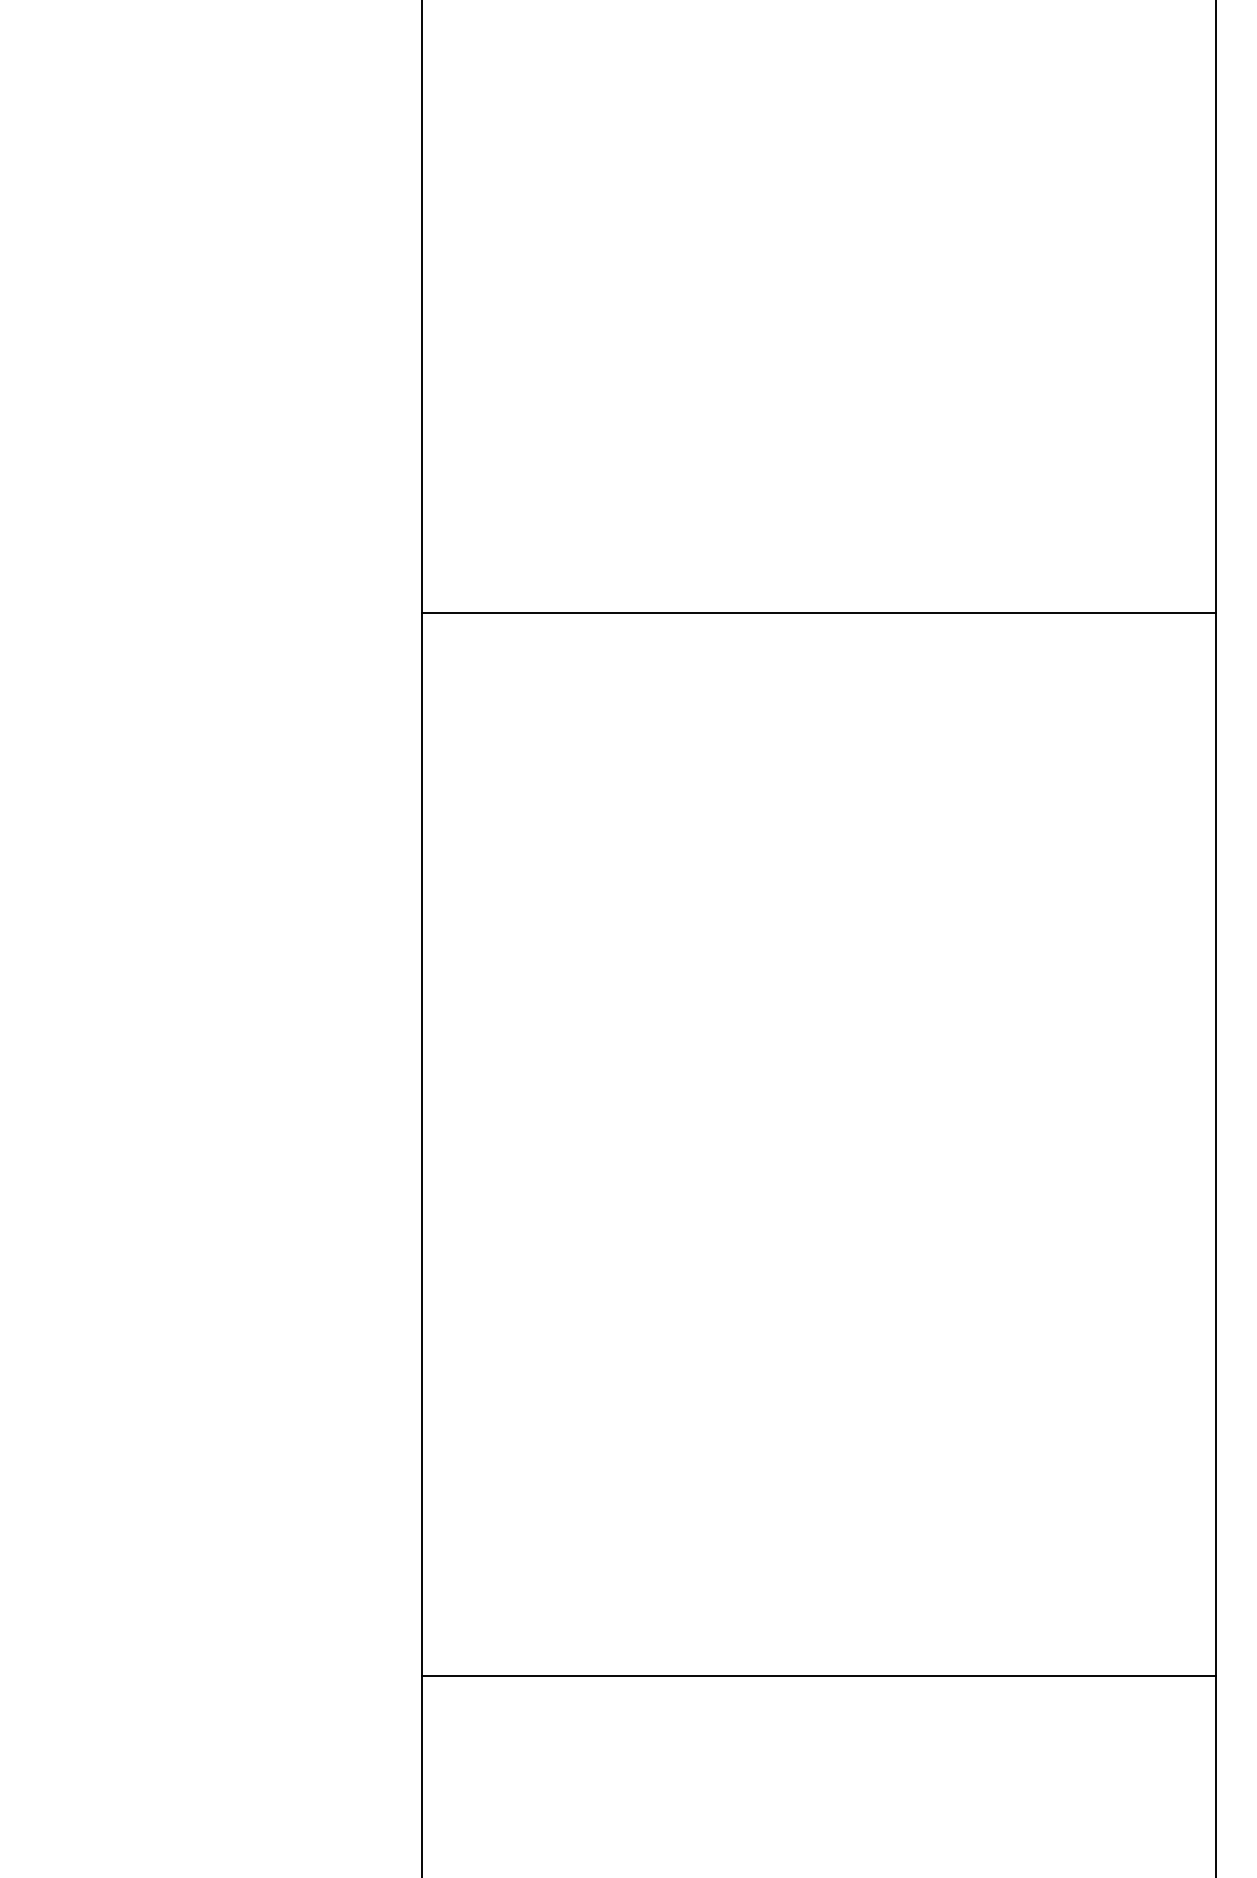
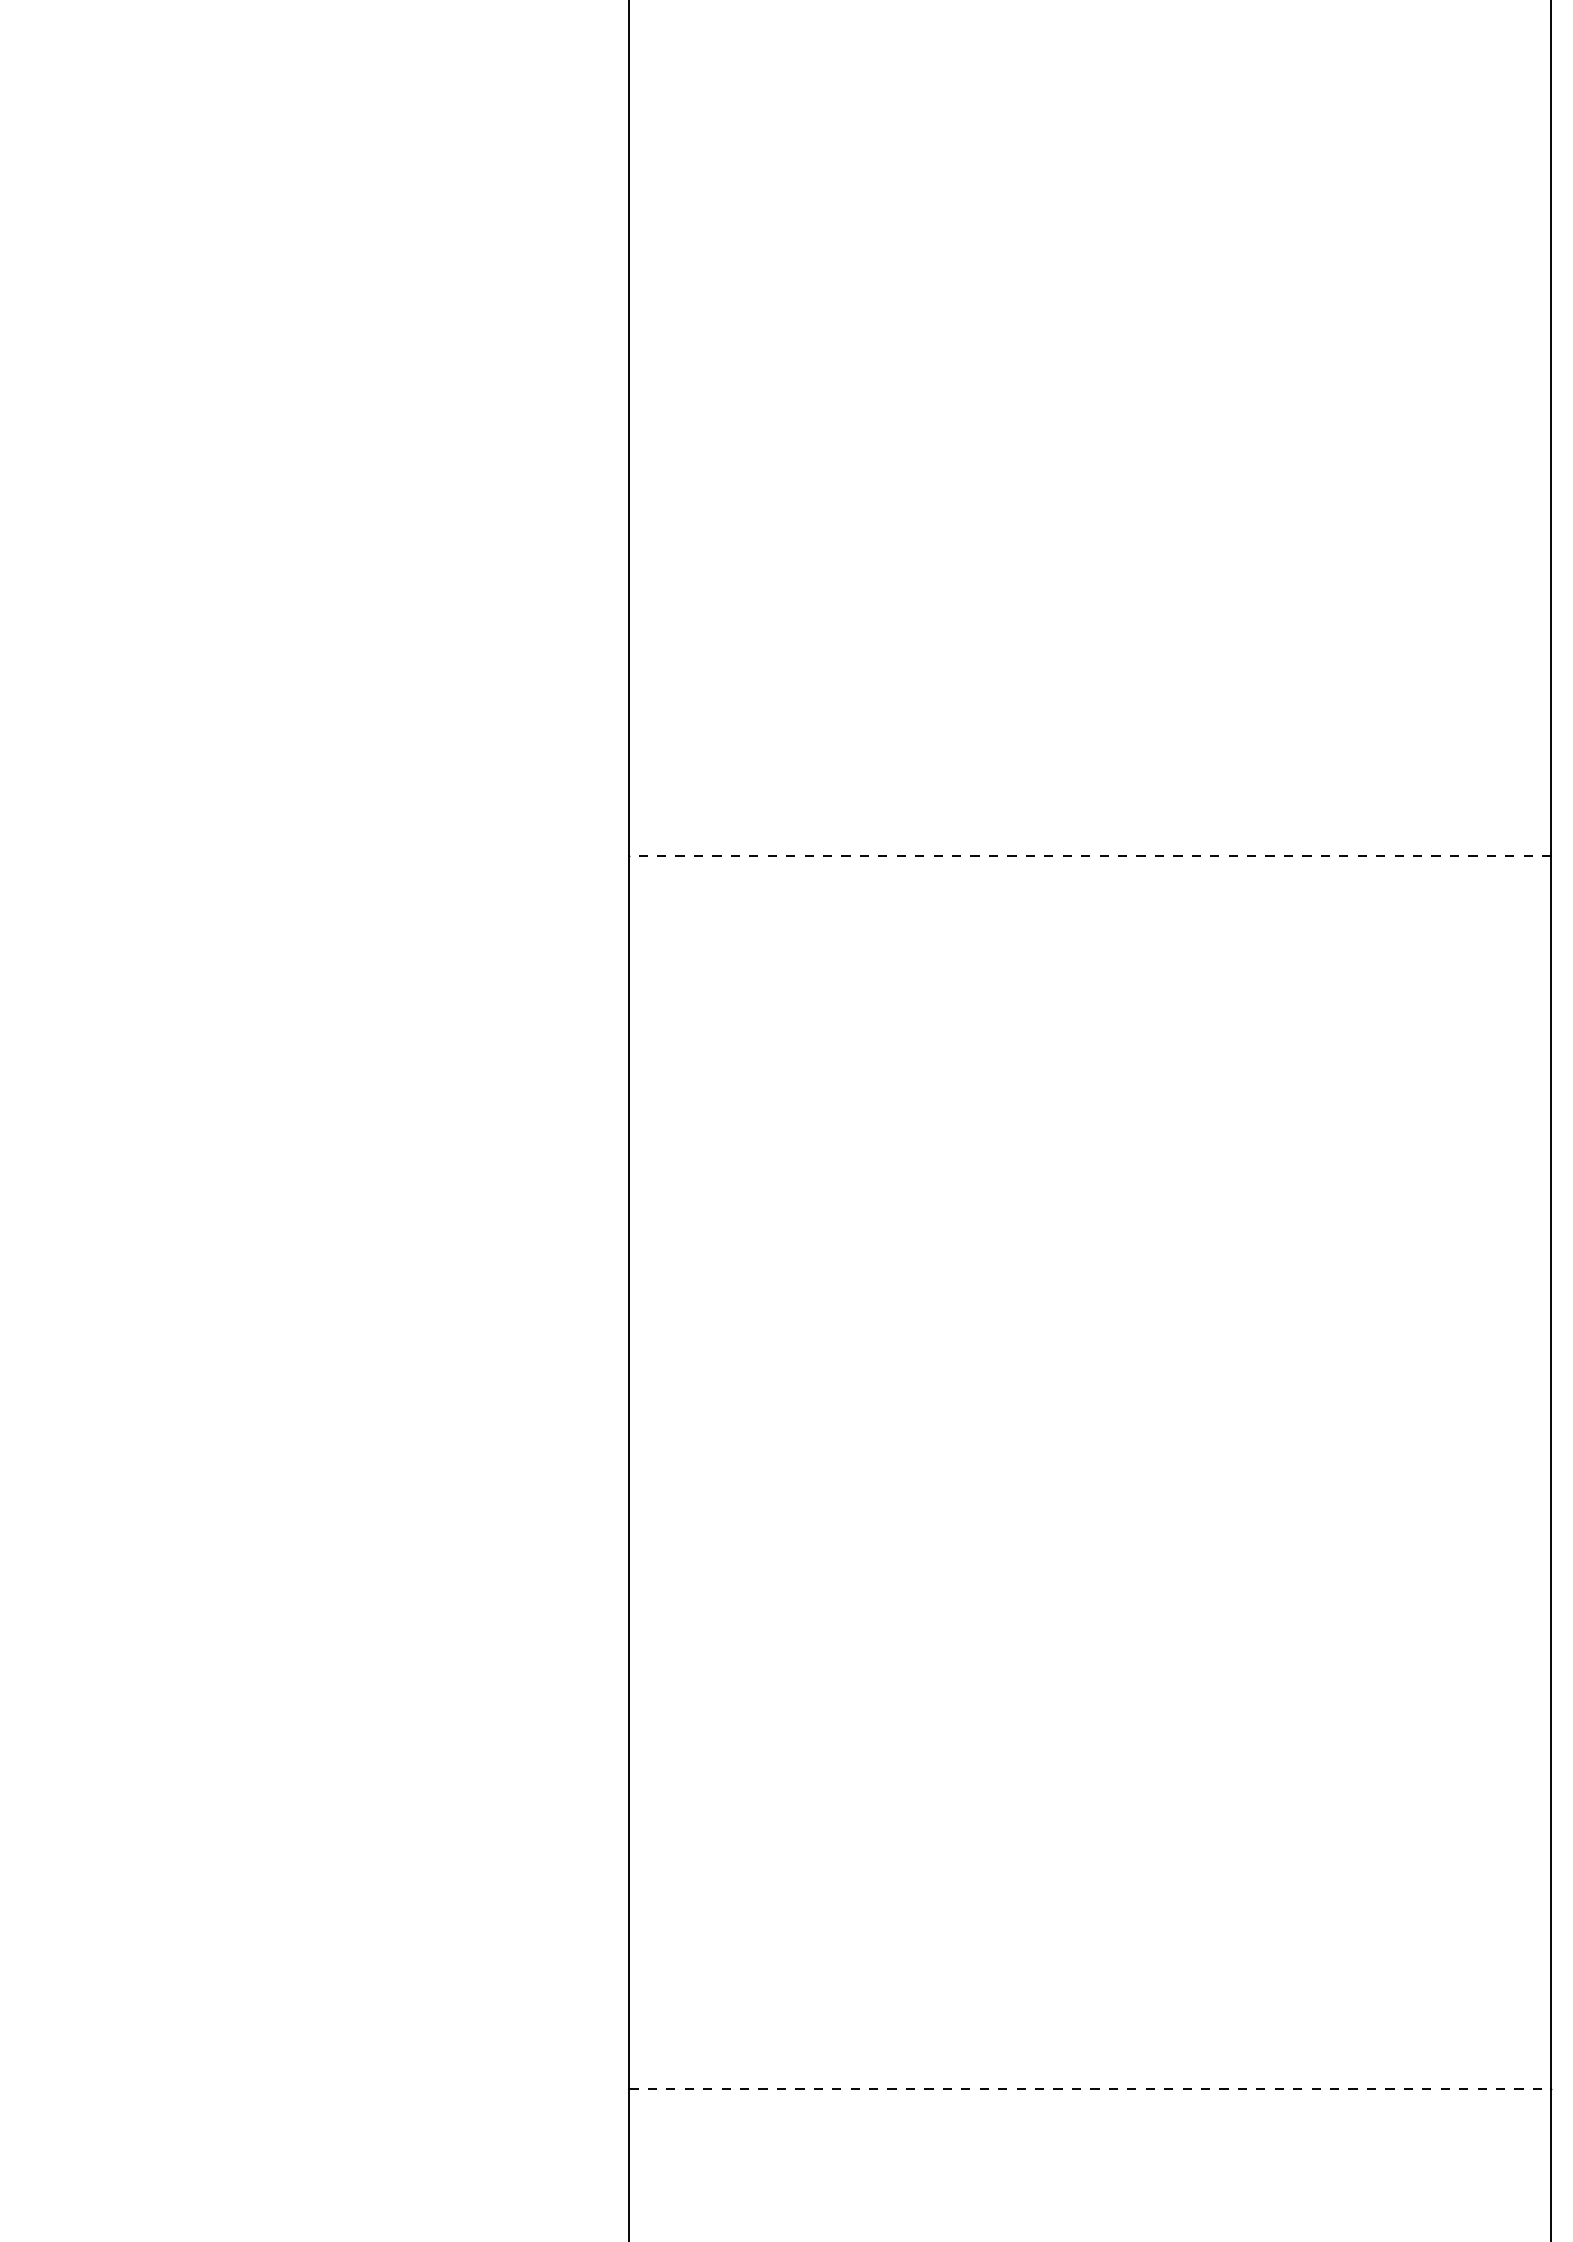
line: (819, 612) -> (1090, 855), solid -> dashed
line: (819, 1676) -> (1090, 2089), solid -> dashed

